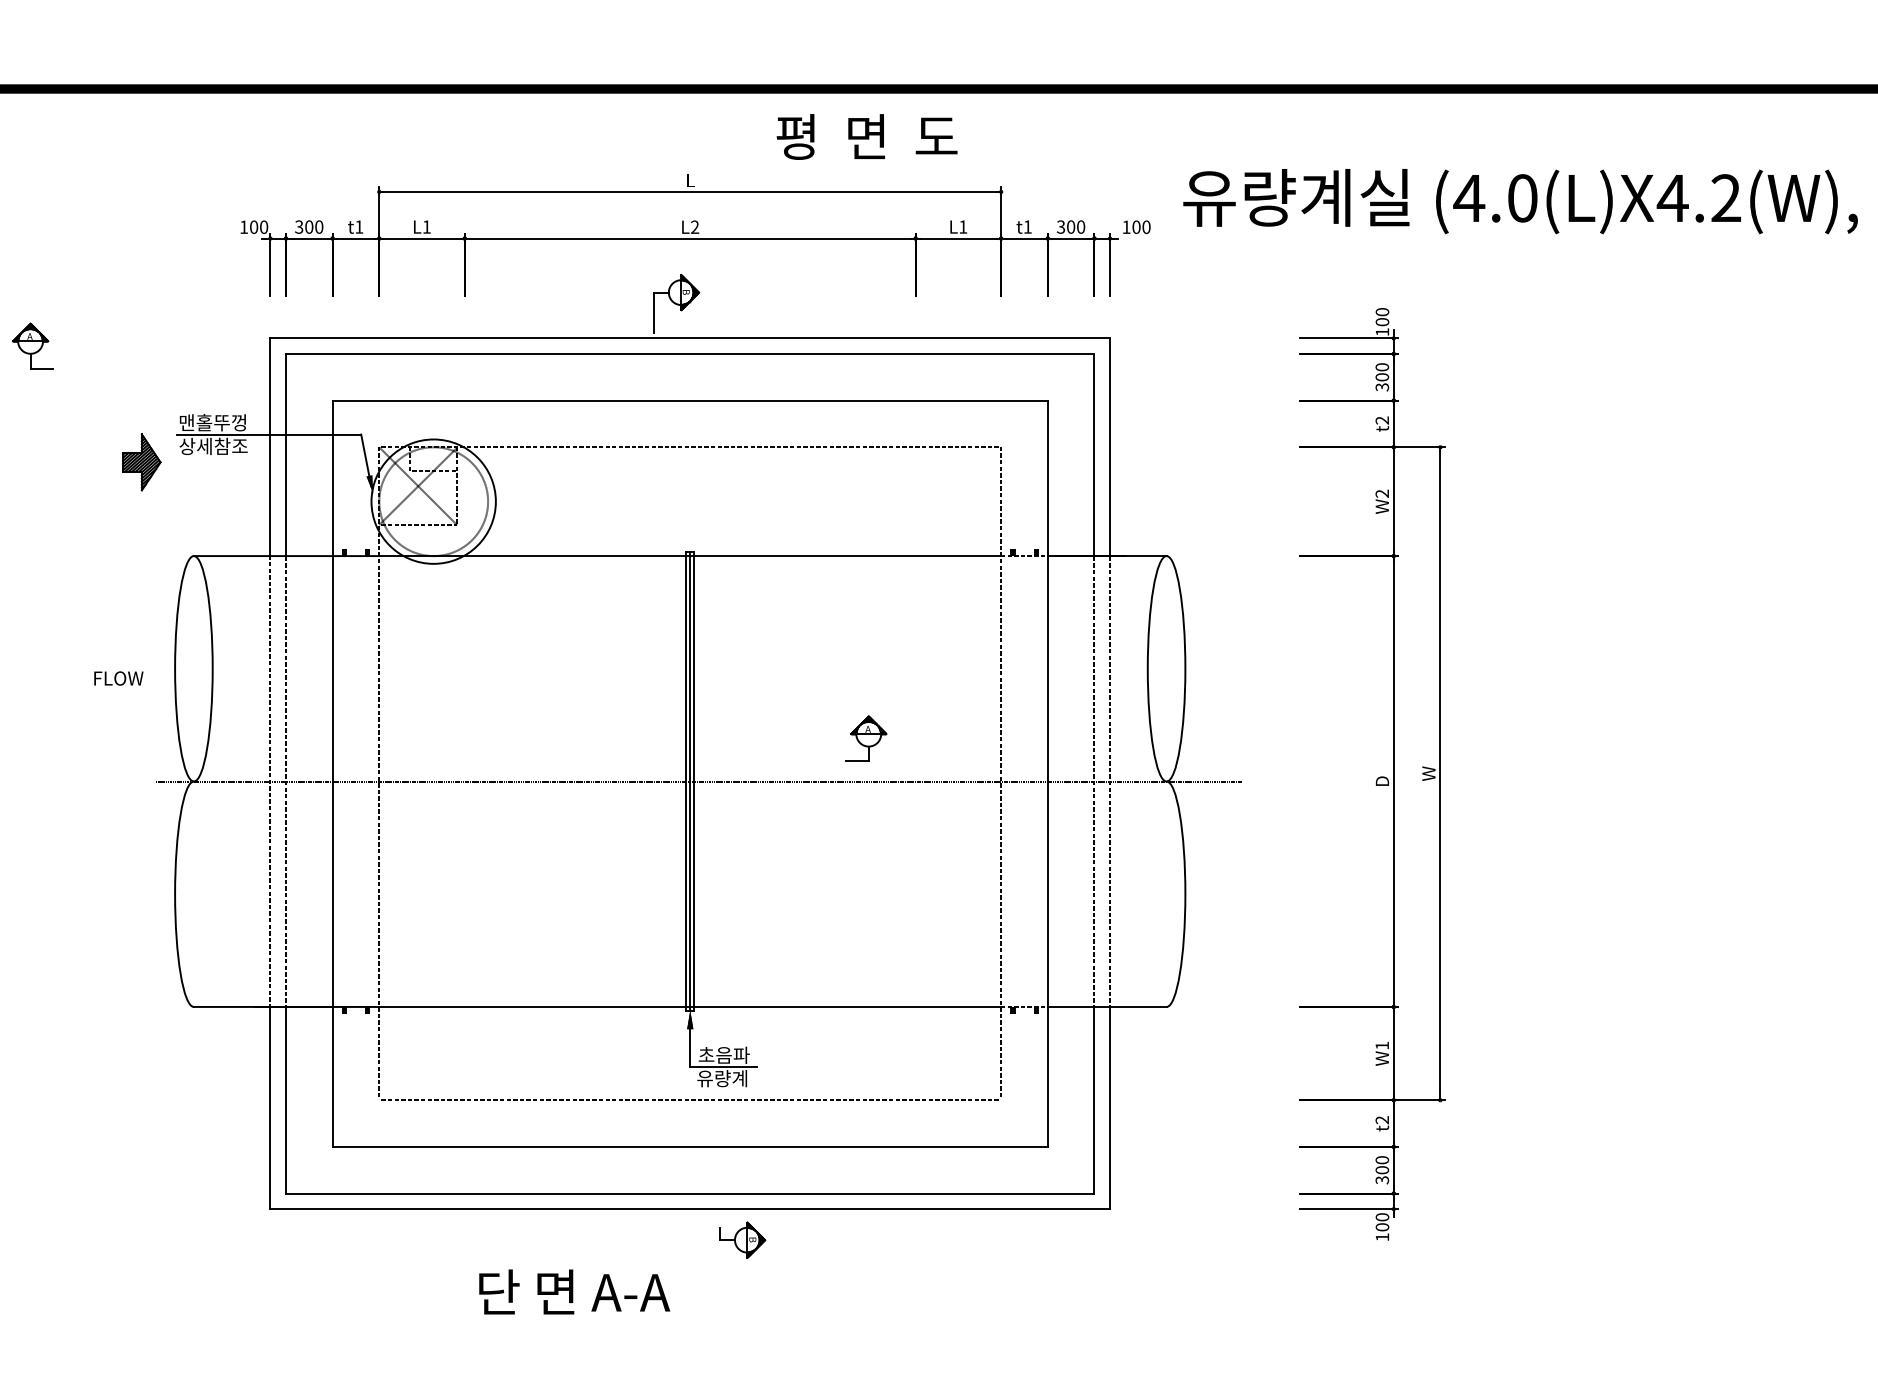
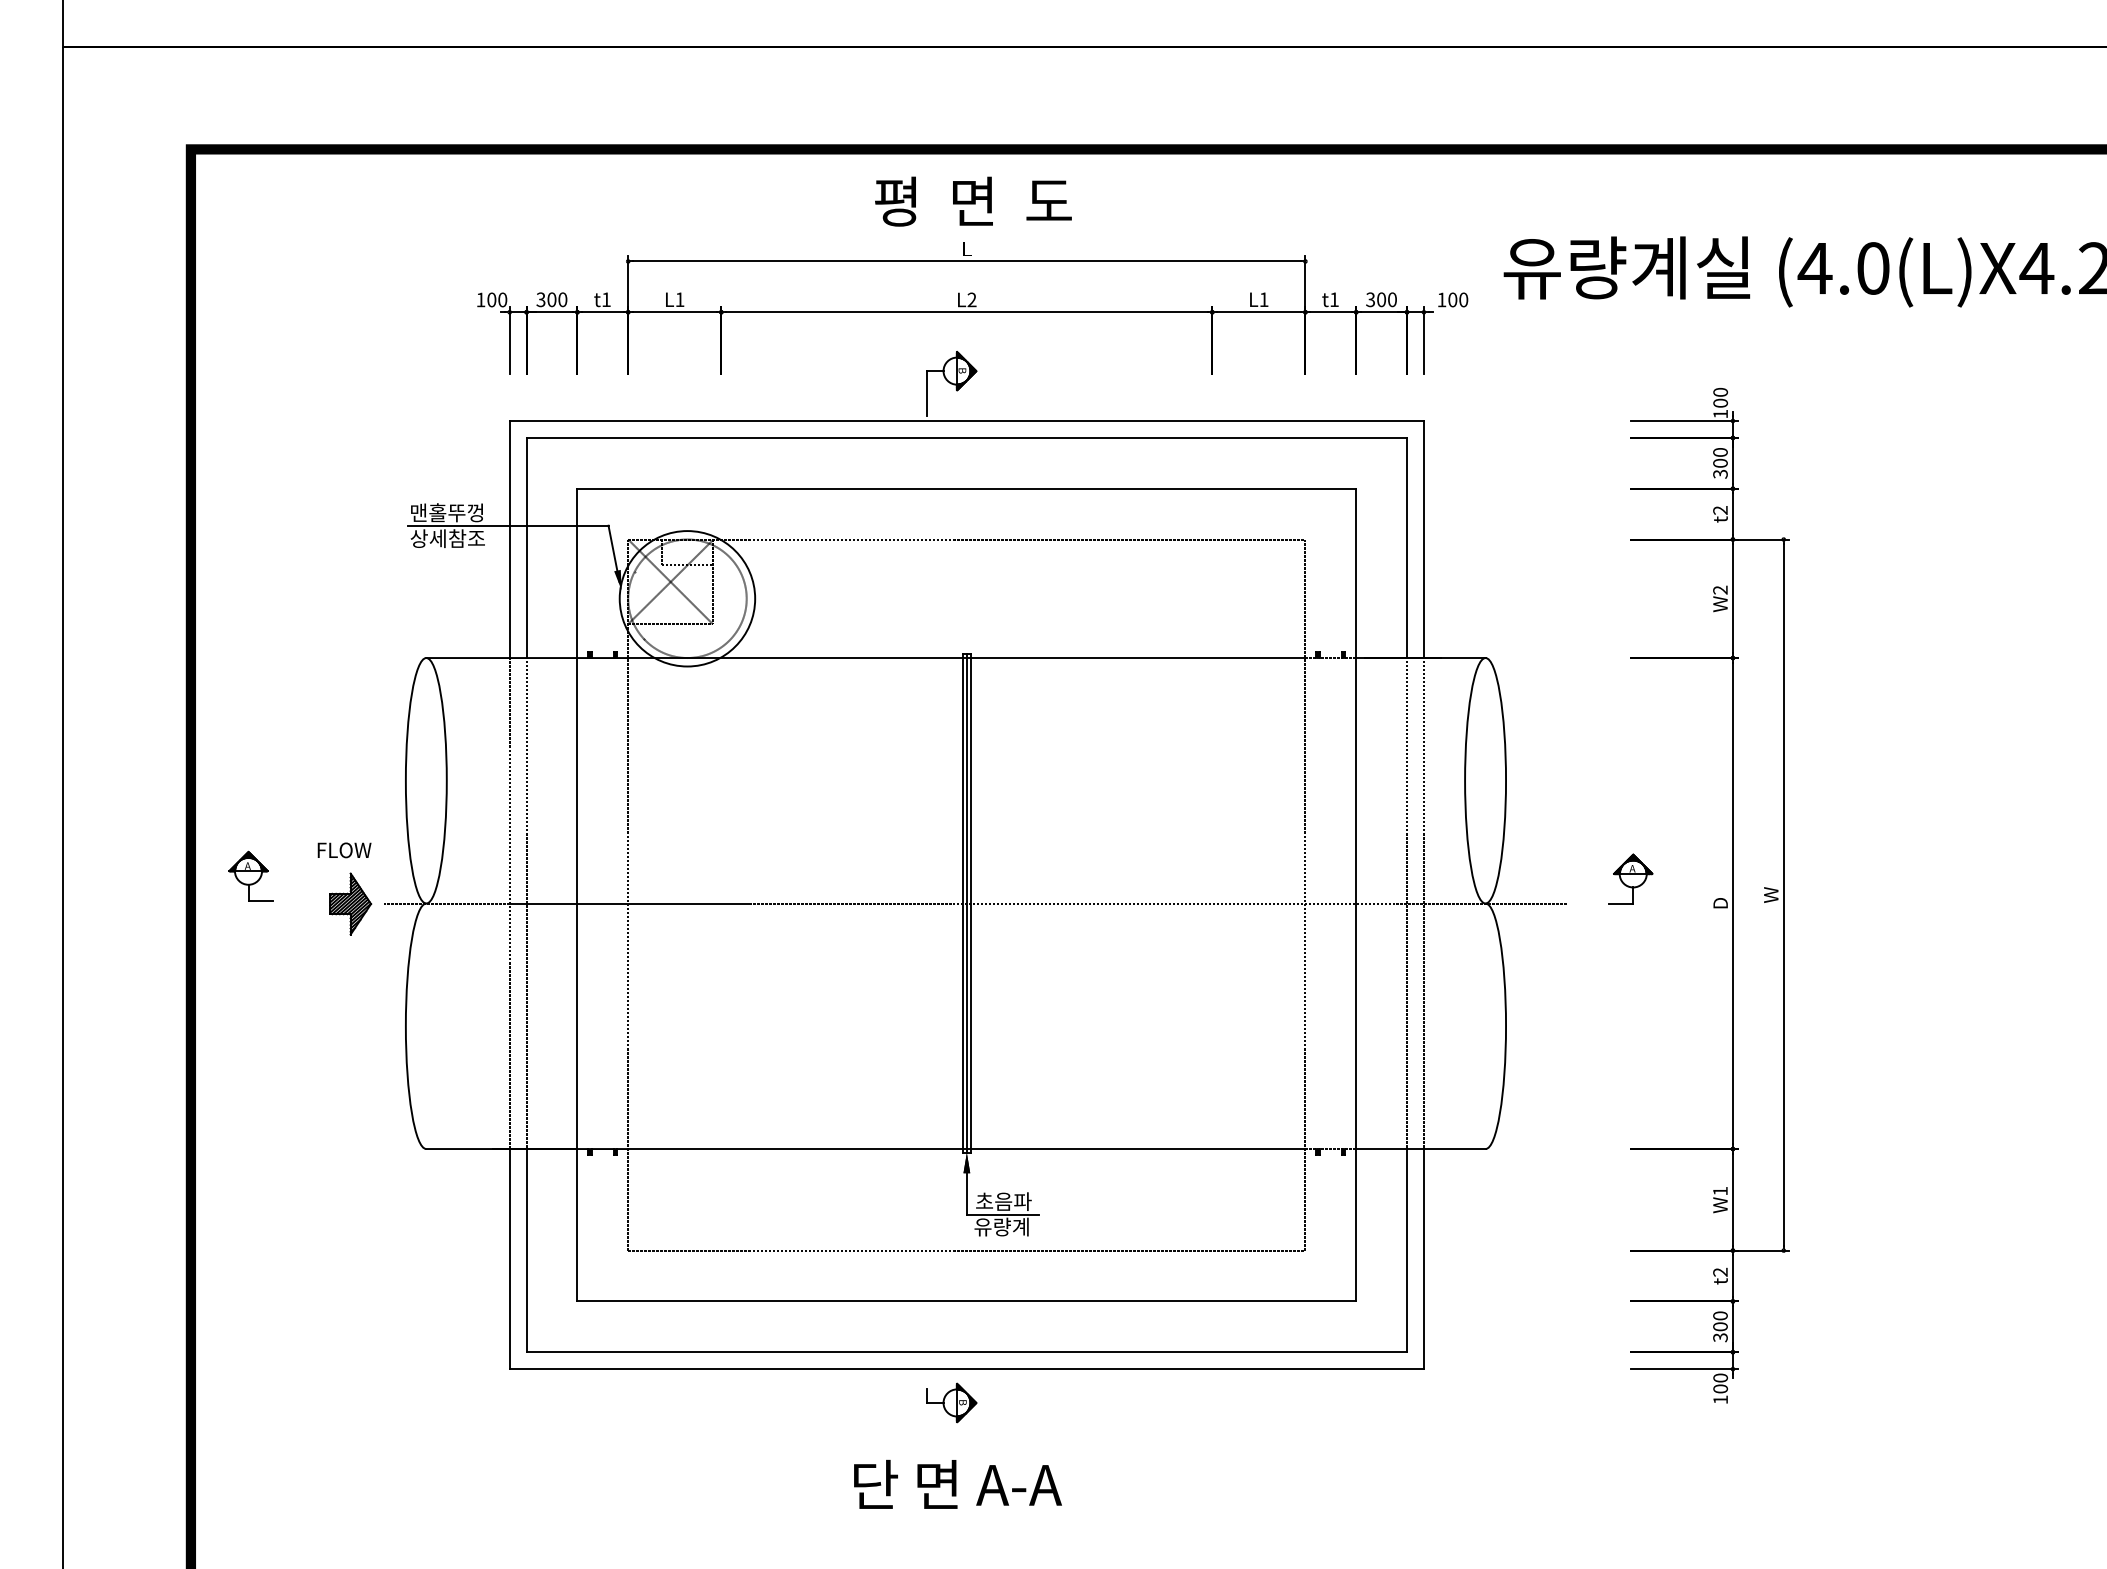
text: (867, 136) -> (973, 201), moved
part: (32, 345) -> (250, 875), moved
part: (141, 461) -> (350, 903), moved
text: (118, 678) -> (344, 850), moved
part: (866, 738) -> (1630, 878), moved
part: (742, 1239) -> (951, 1402), moved
text: (574, 1291) -> (957, 1483), moved

